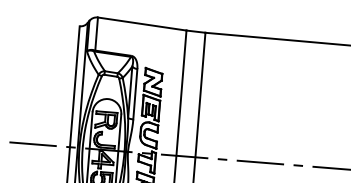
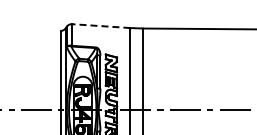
line: (141, 24) -> (100, 26), solid -> dashed

